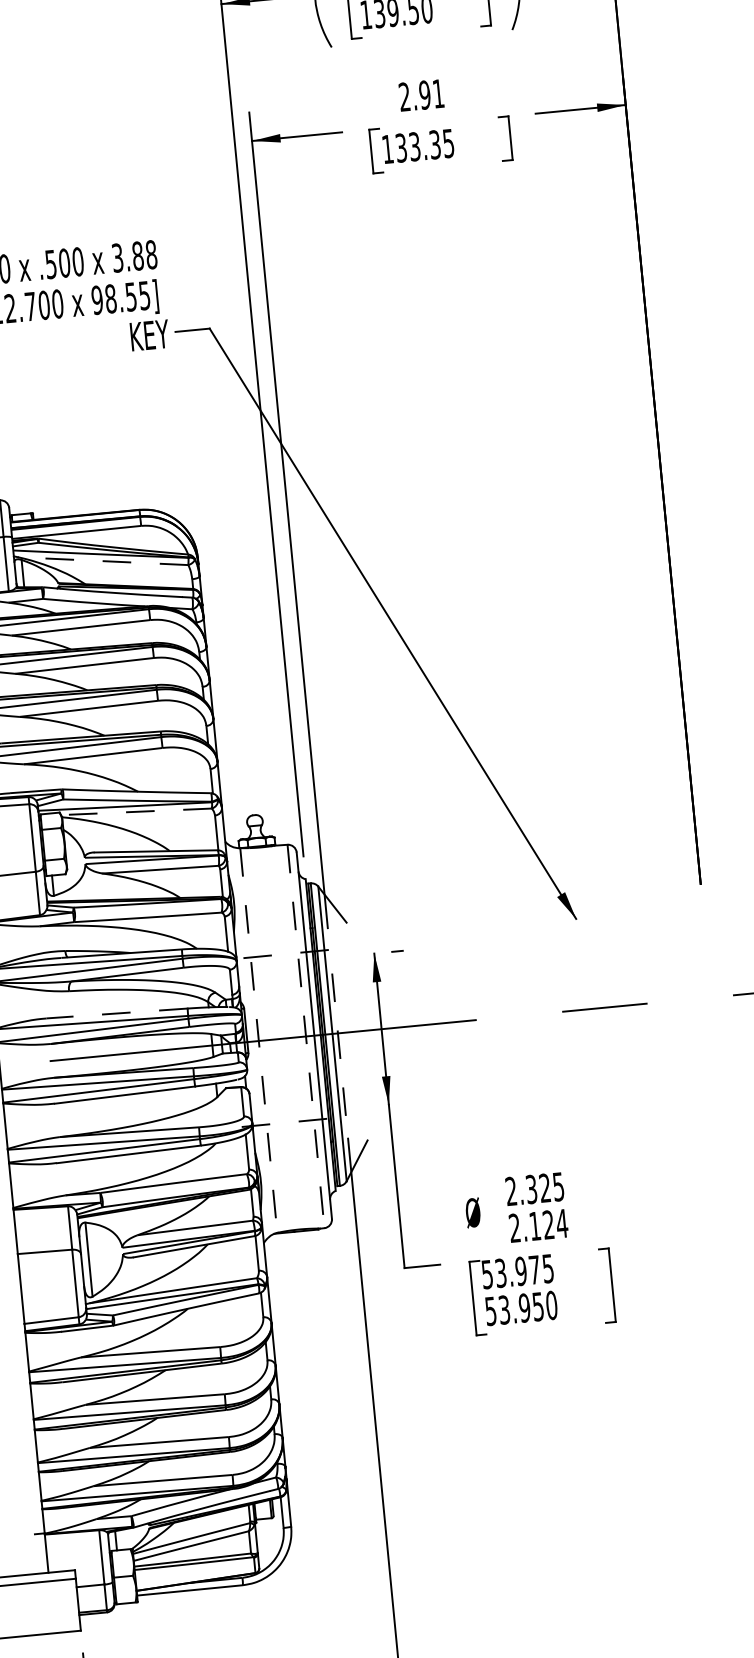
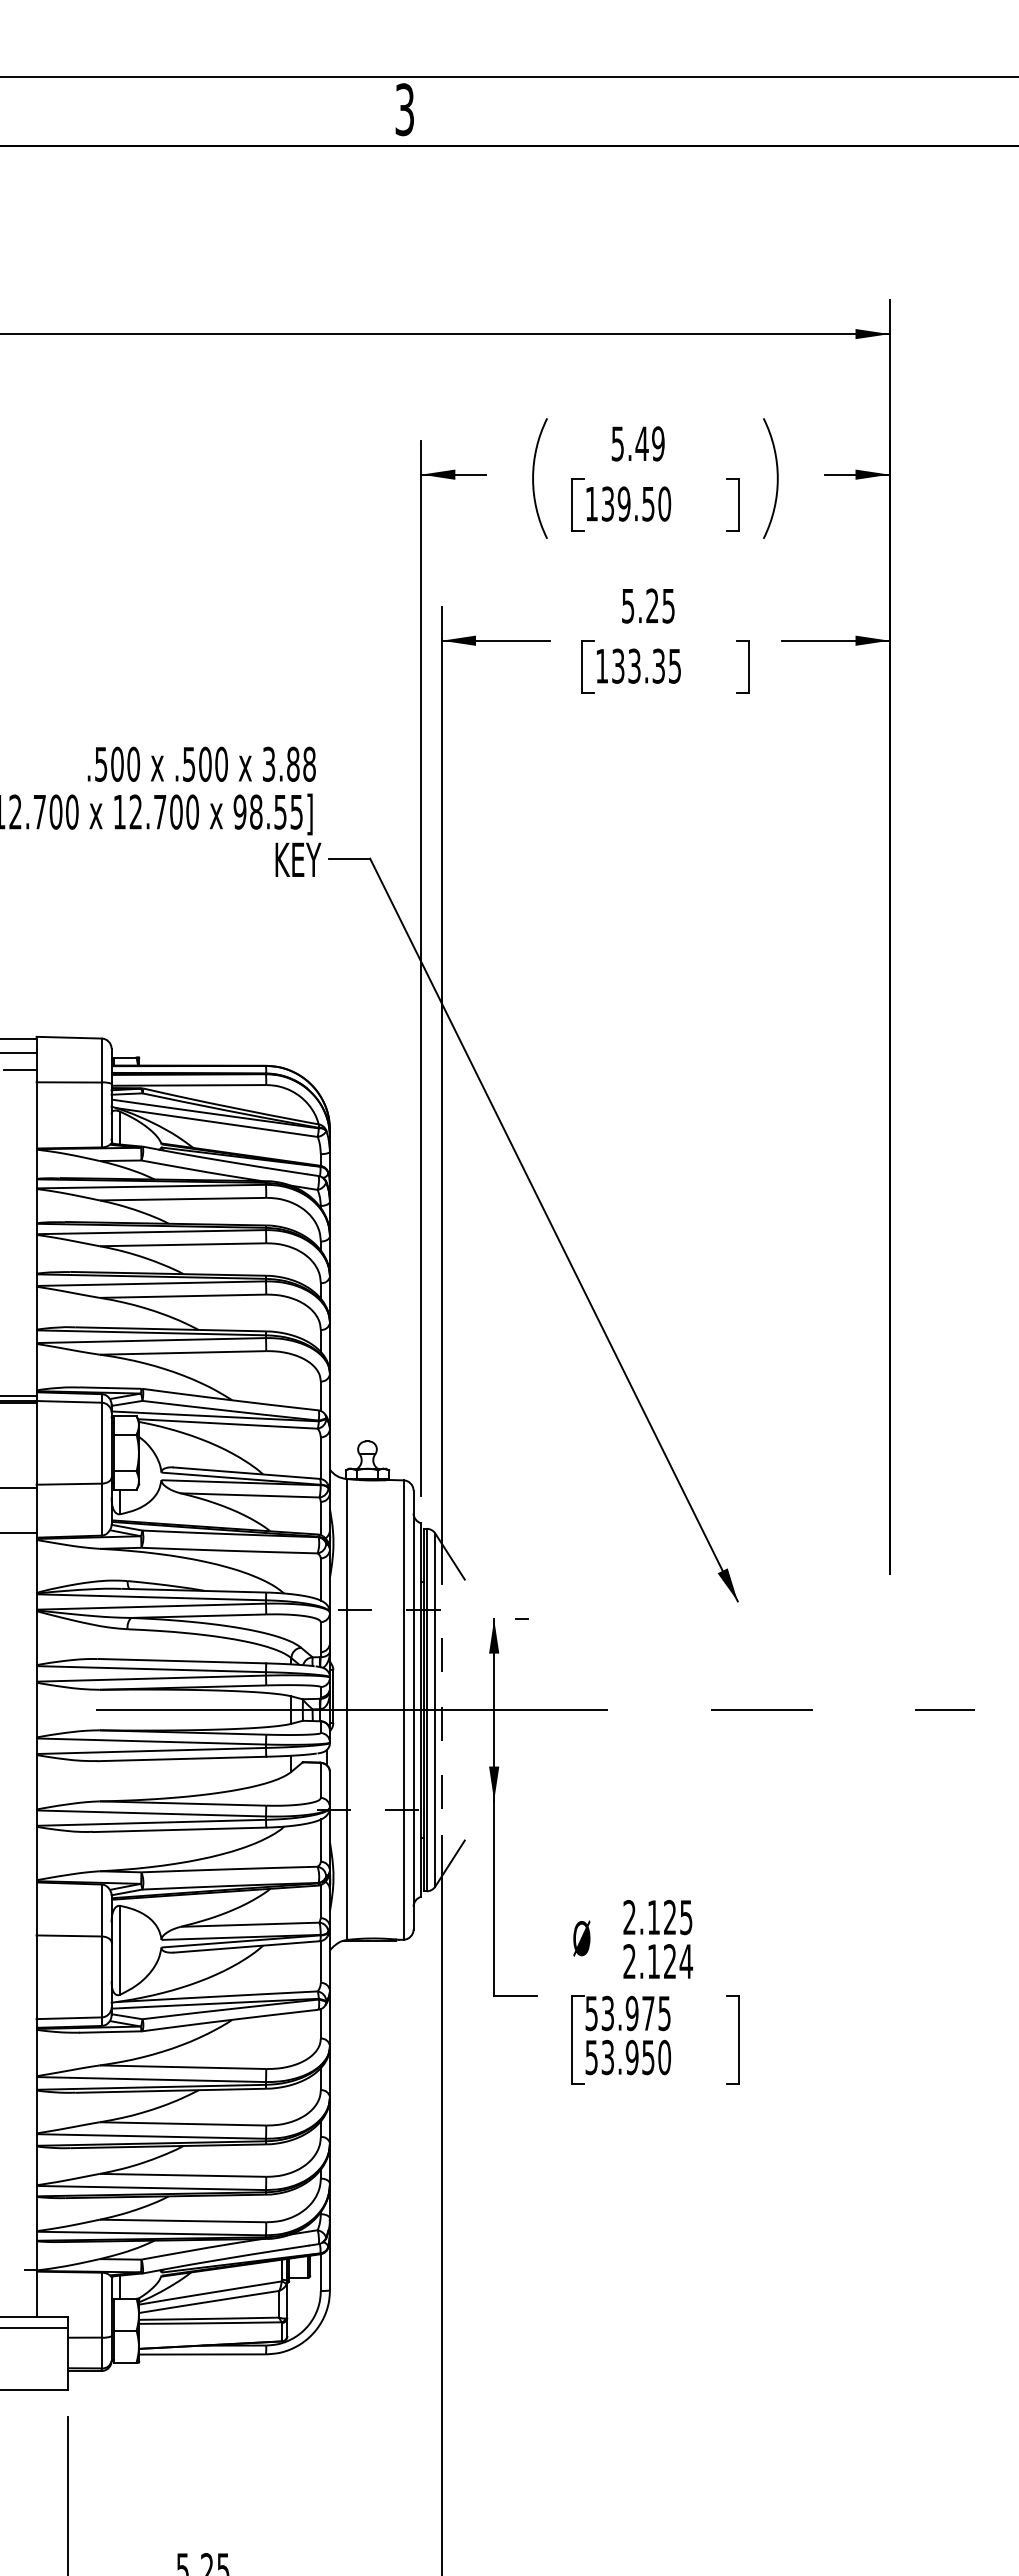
text: (421, 94) -> (648, 605), 2.91 -> 5.25
line: (103, 561) -> (217, 1122), dashed -> solid
line: (136, 811) -> (227, 1423), dashed -> solid
line: (117, 1013) -> (182, 1661), dashed -> solid
line: (305, 1036) -> (403, 1710), dashed -> solid
line: (259, 1040) -> (347, 1709), dashed -> solid
text: (531, 1189) -> (653, 1917), 2.325 -> 2.125

